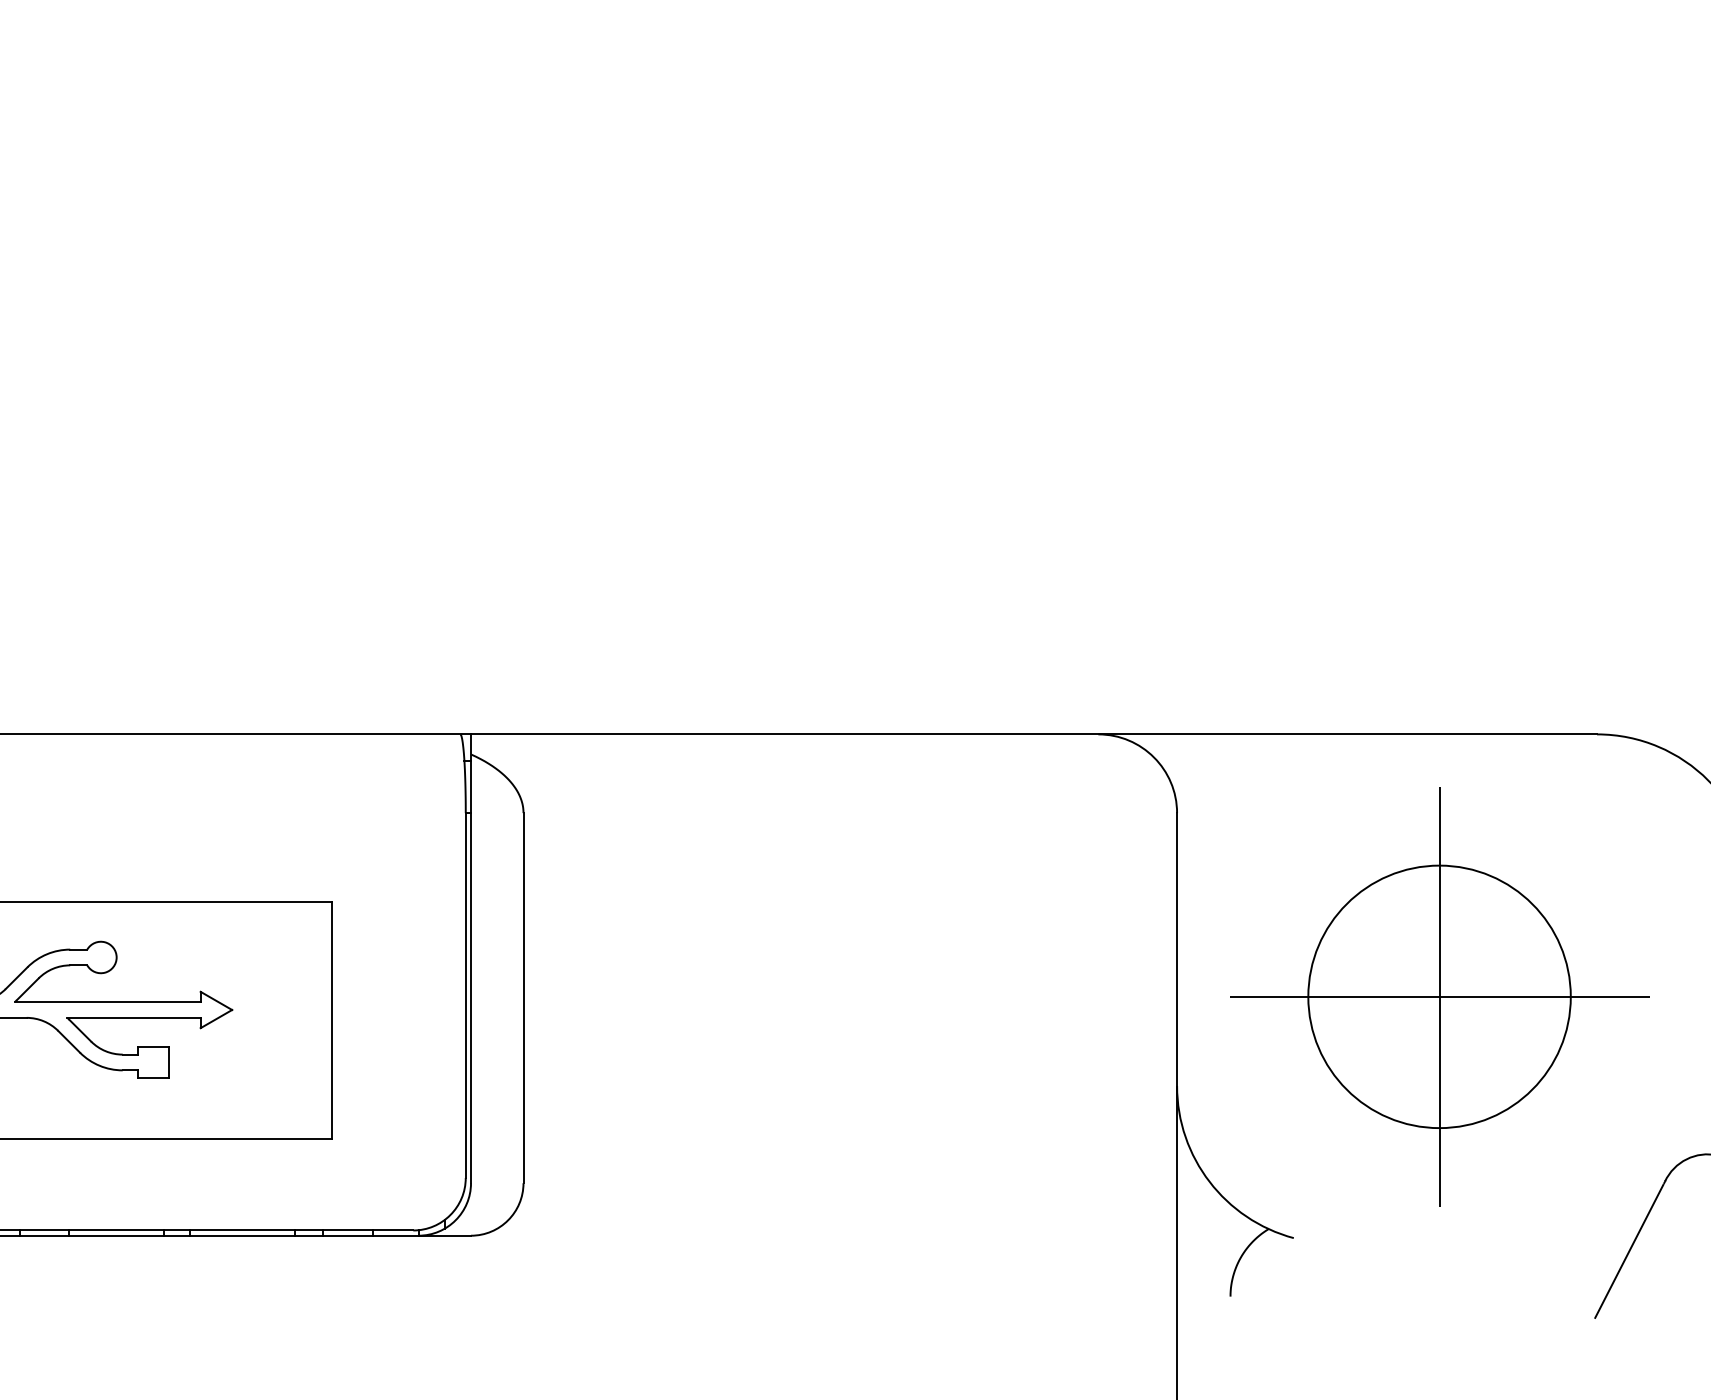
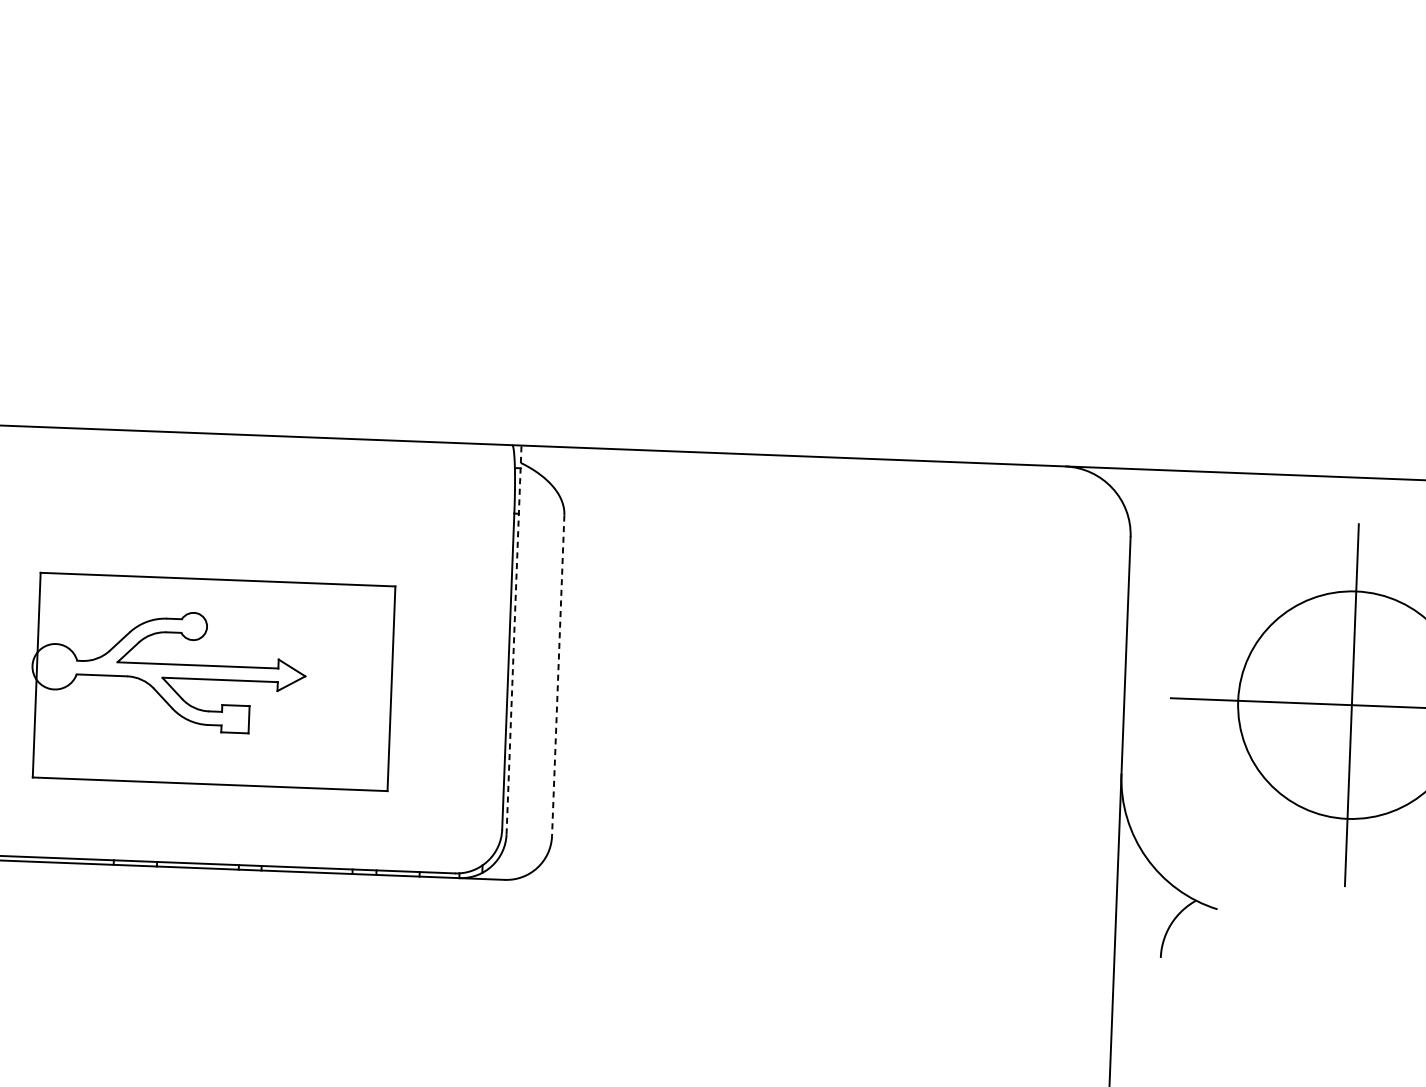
line: (471, 958) -> (514, 639), solid -> dashed
line: (523, 998) -> (558, 676), solid -> dashed

